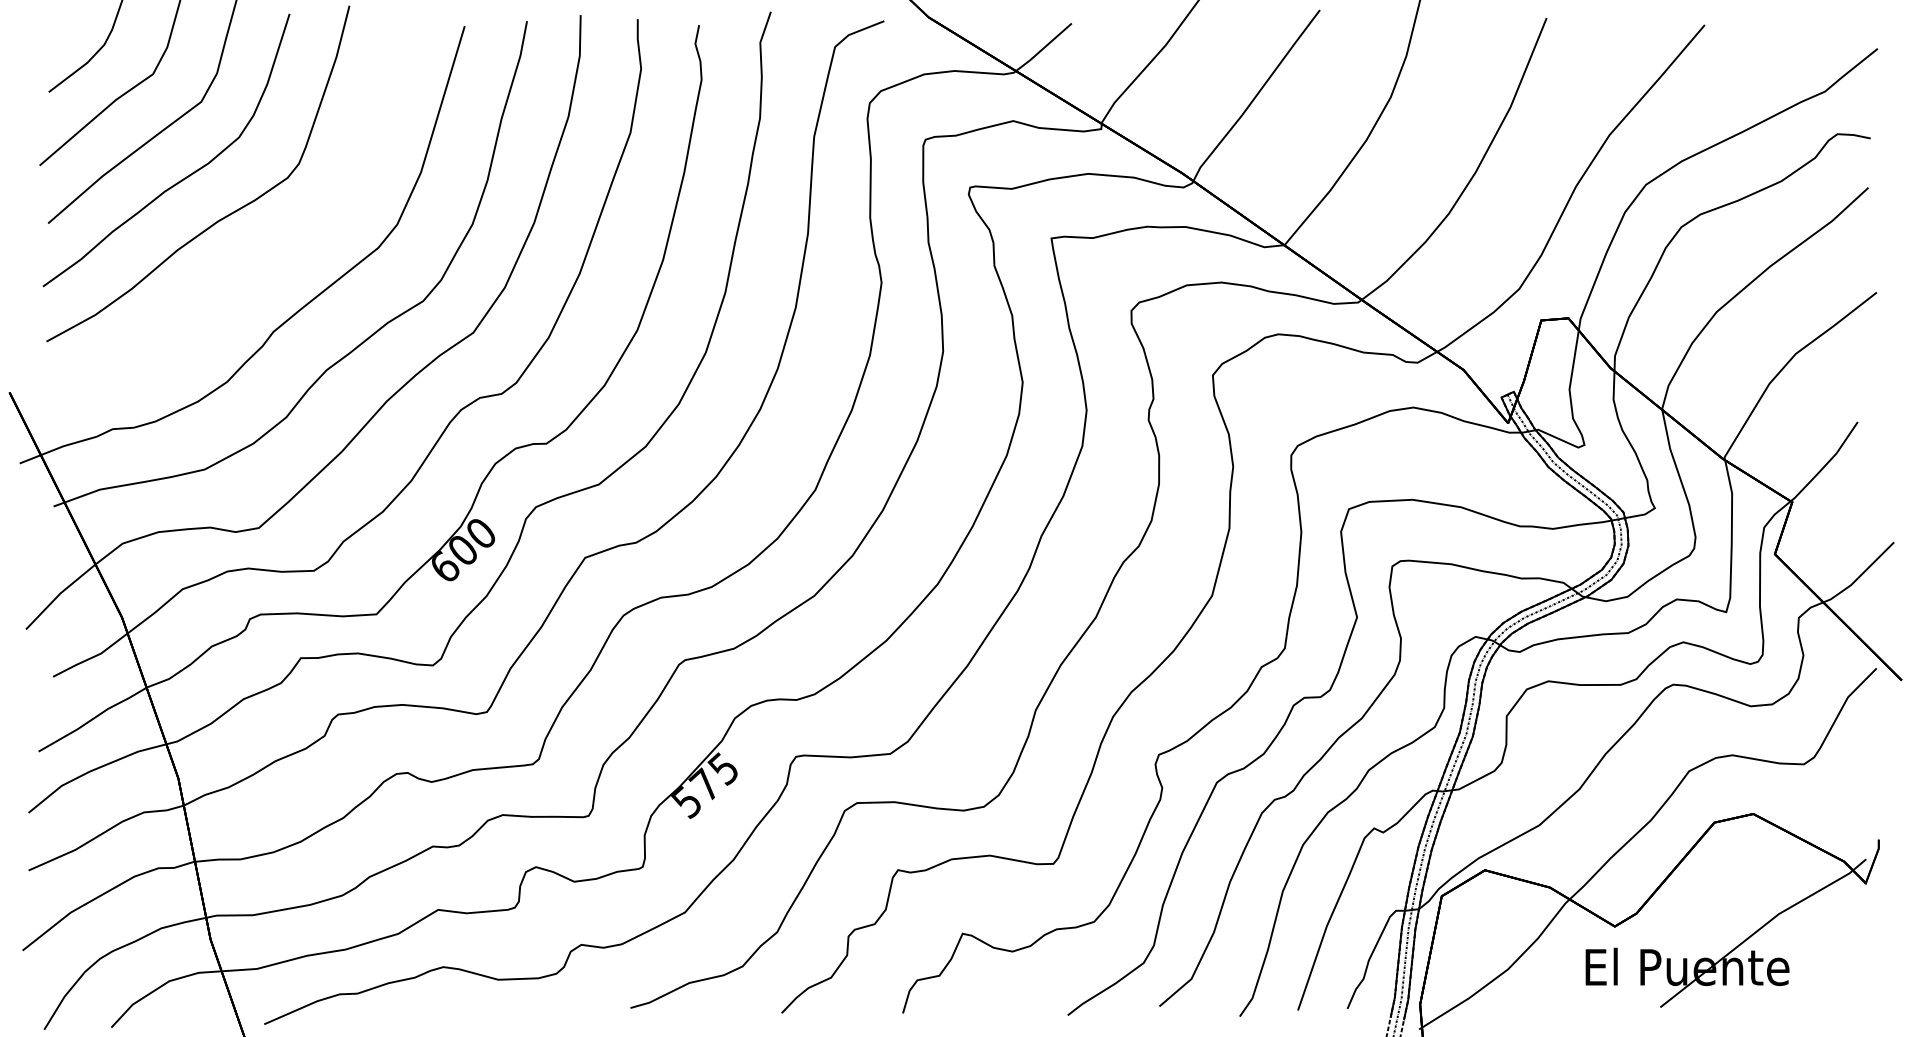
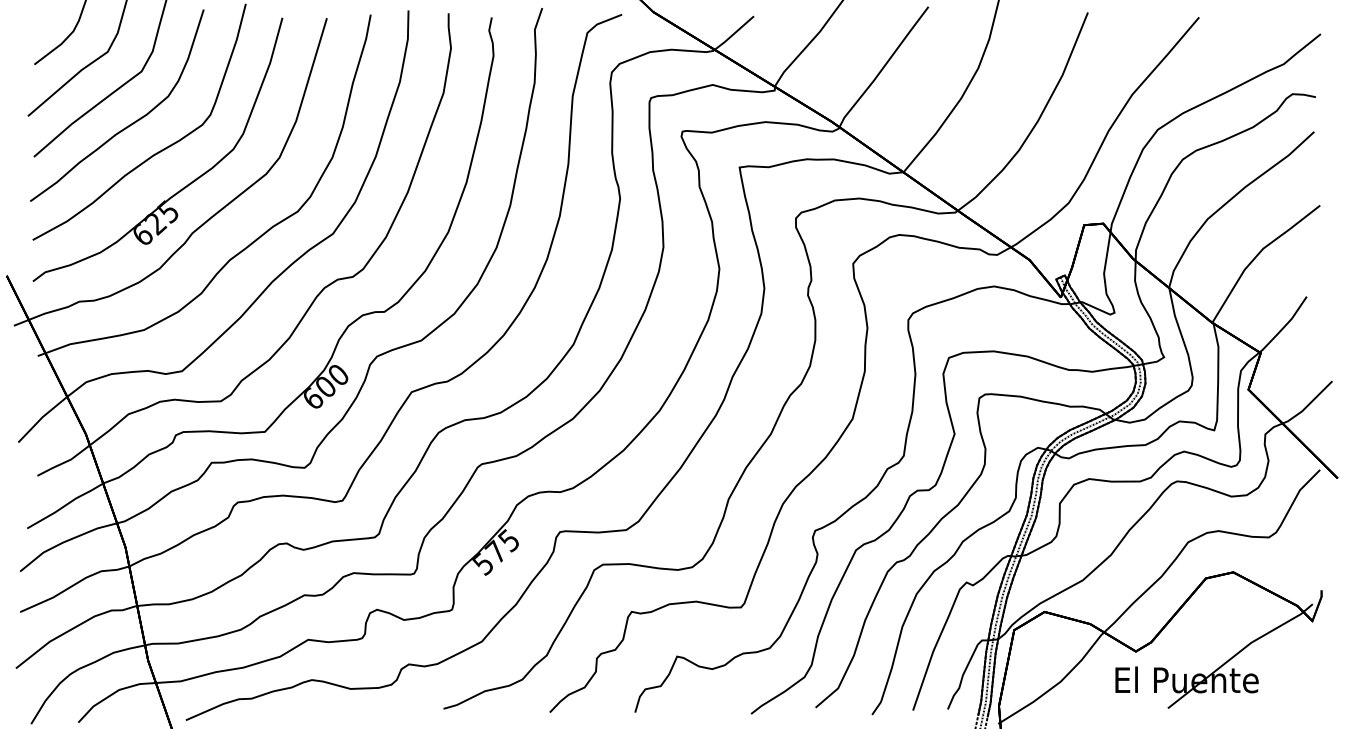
part: (261, 266) -> (183, 187), added

